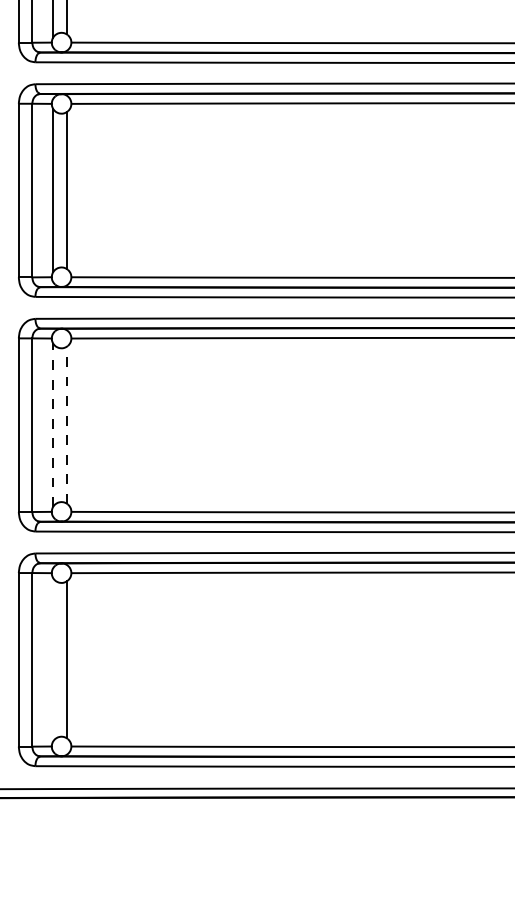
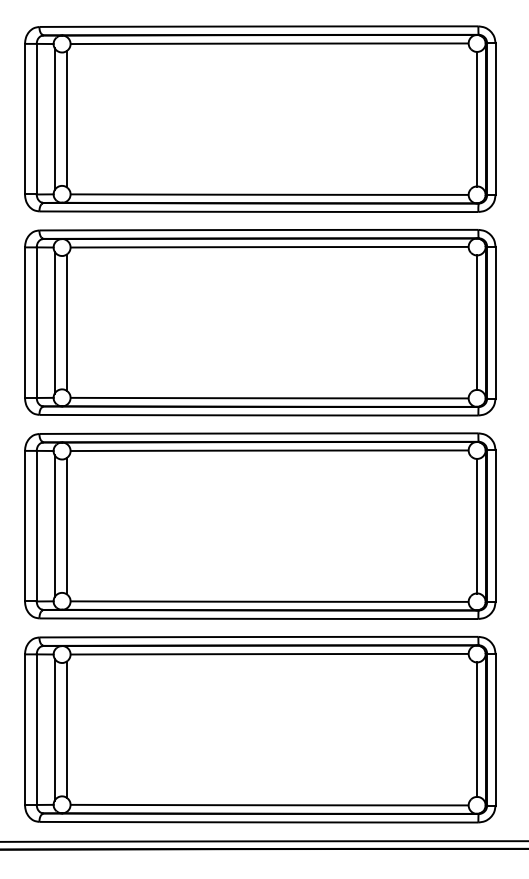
line: (66, 424) -> (66, 525), dashed -> solid
line: (52, 425) -> (54, 526), dashed -> solid
line: (52, 659) -> (54, 729), added

